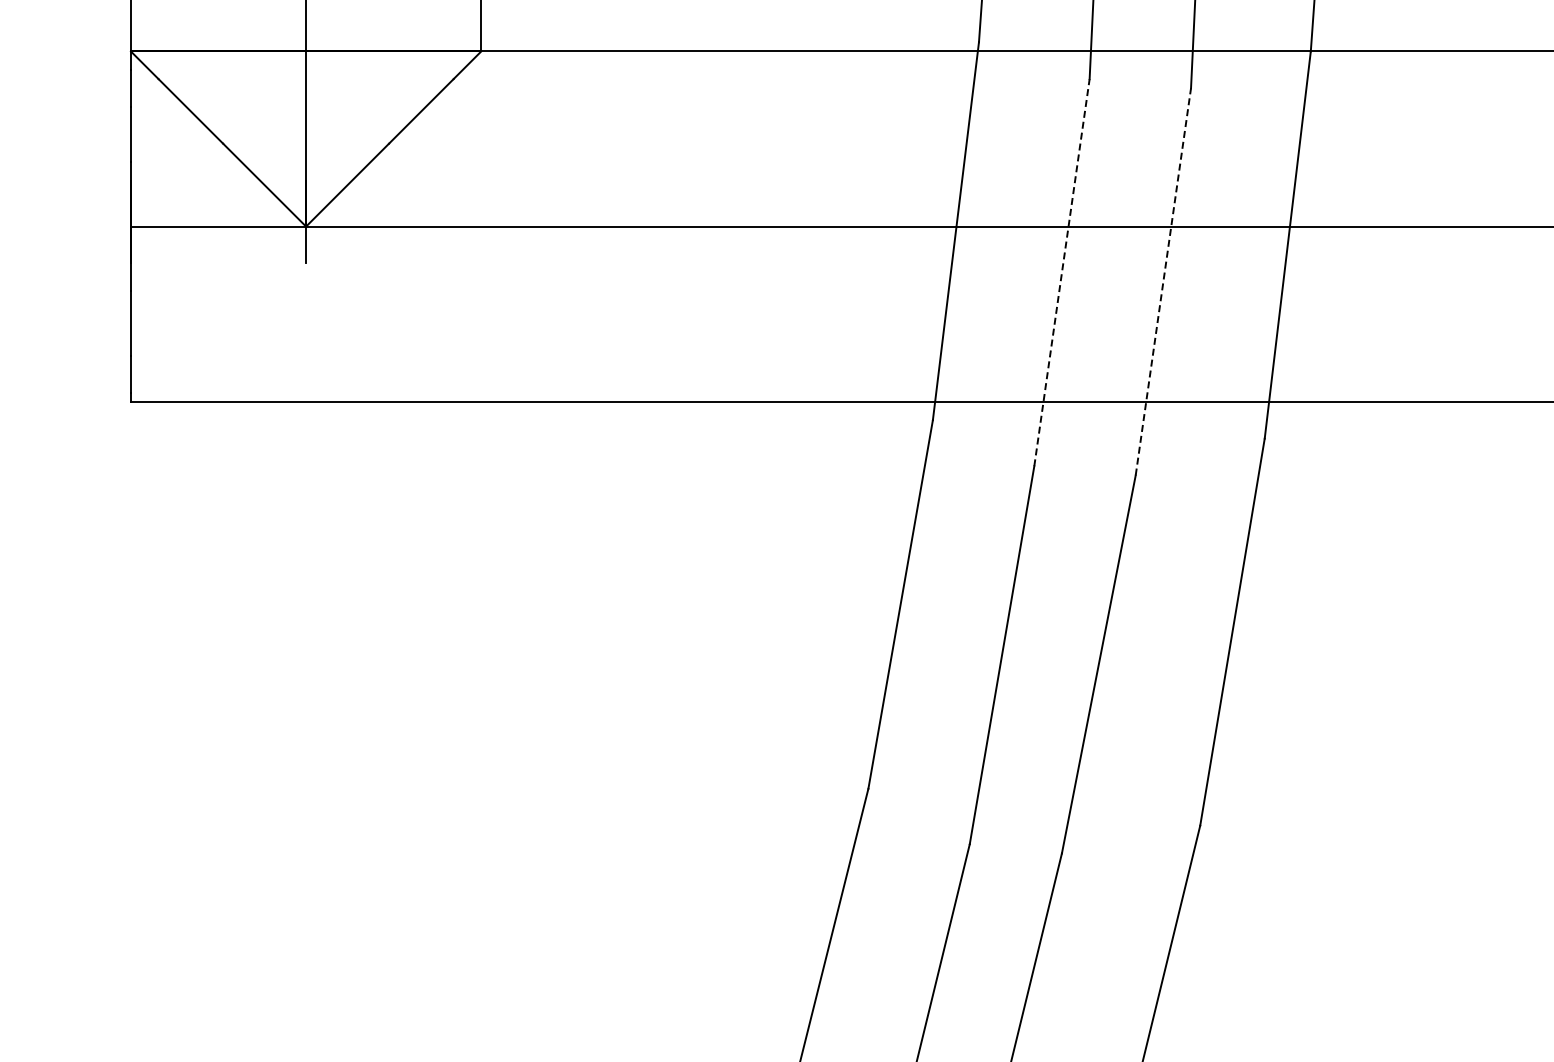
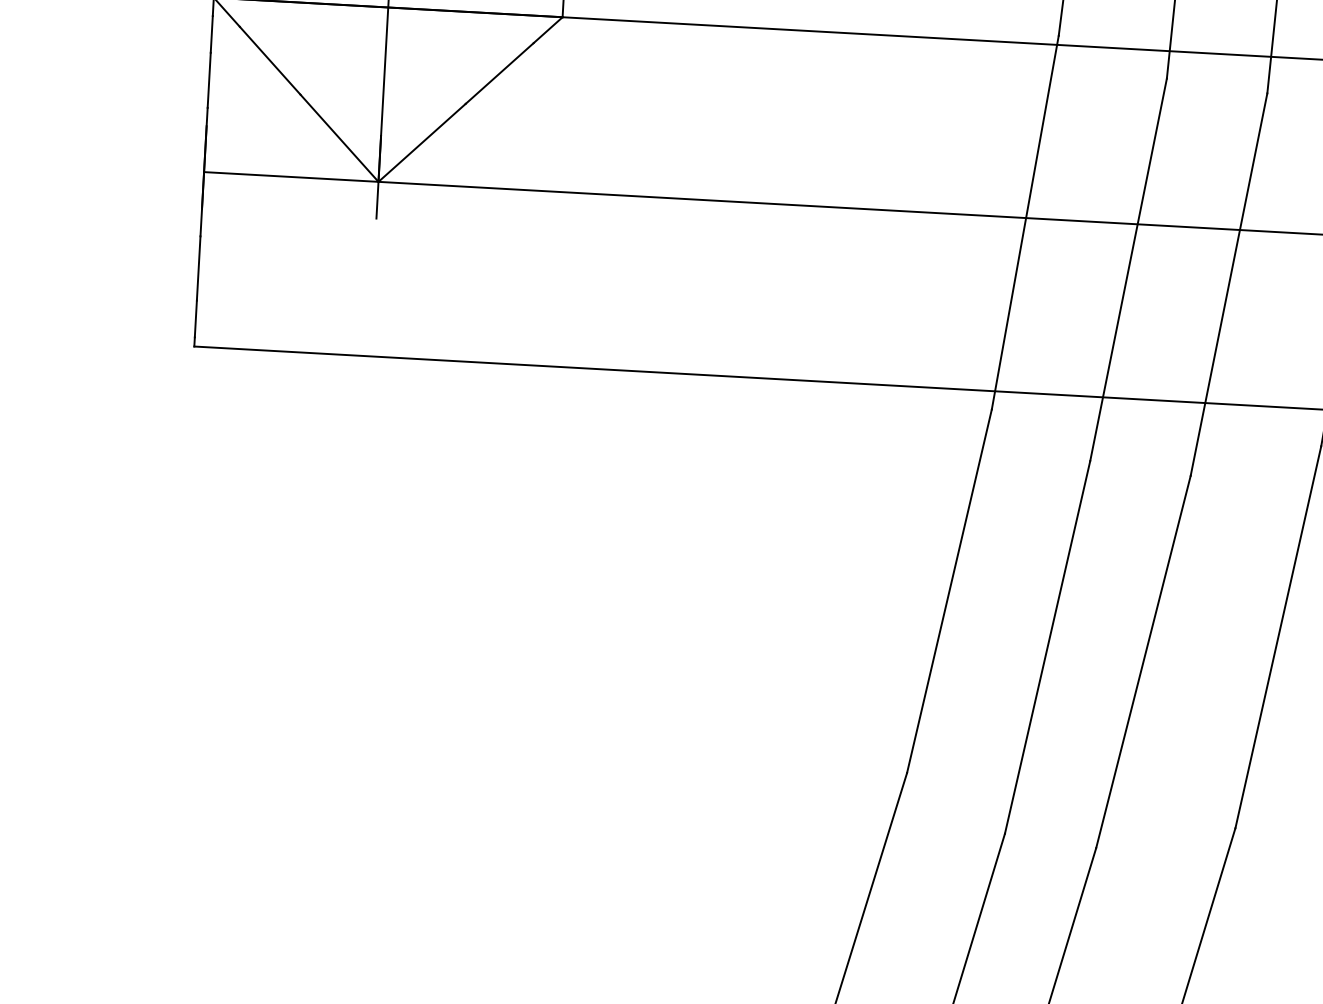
line: (1061, 272) -> (1128, 269), dashed -> solid
line: (1163, 281) -> (1229, 284), dashed -> solid

